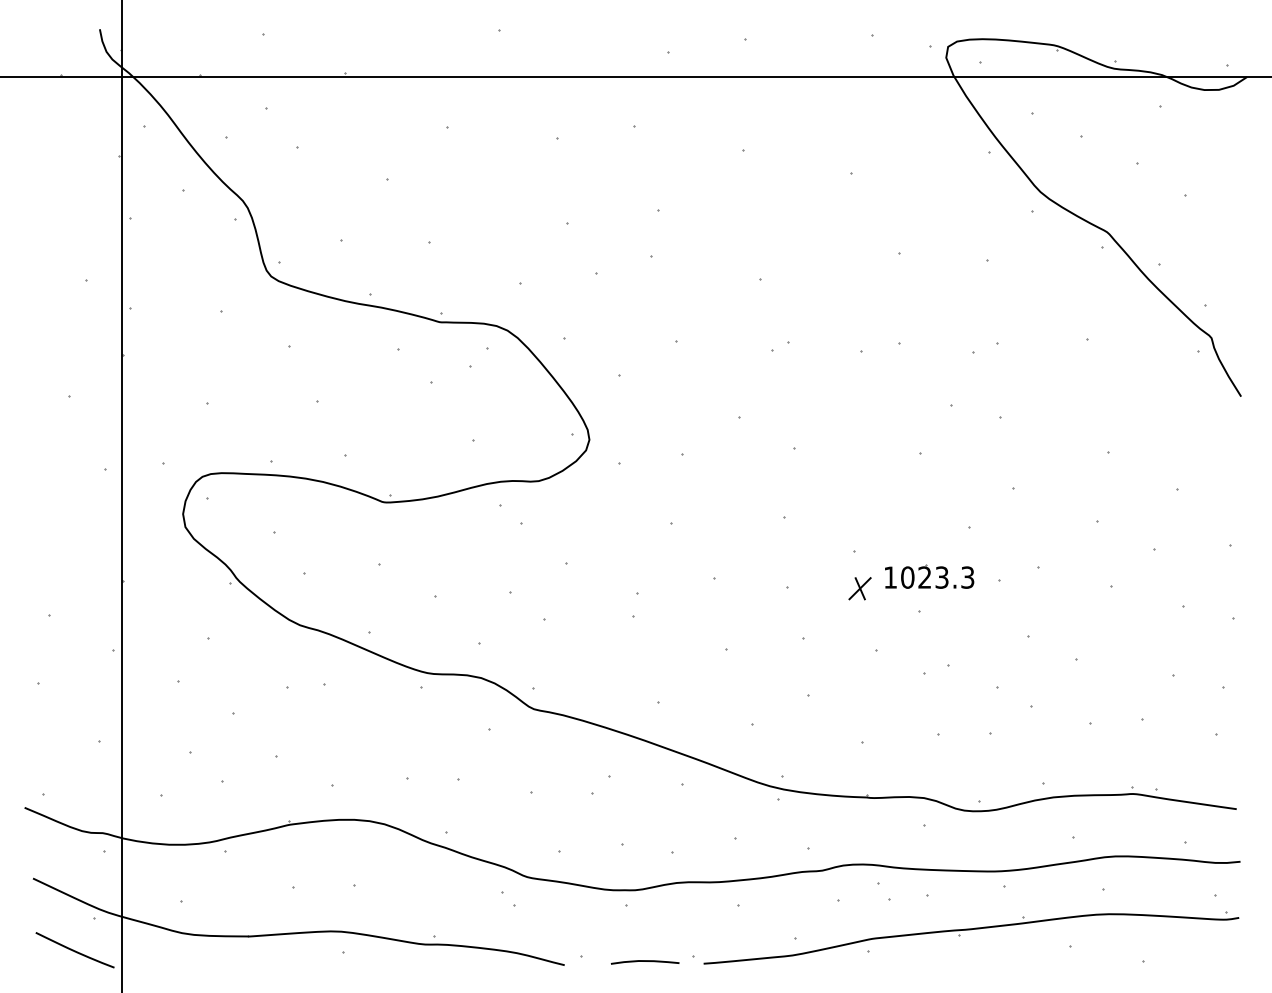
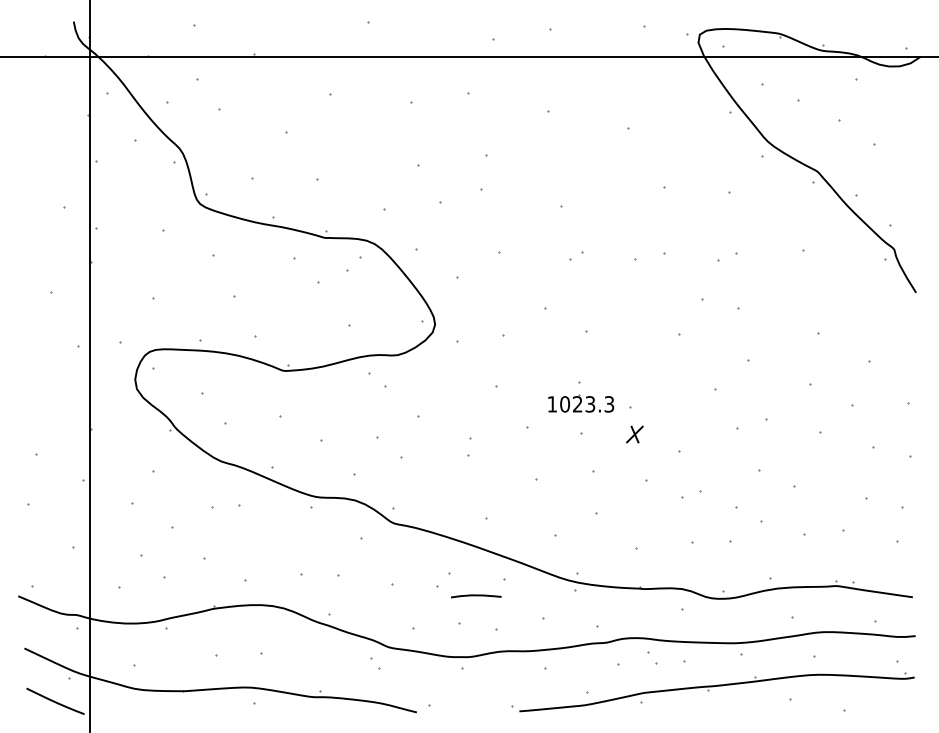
part: (930, 576) -> (581, 403), moved
curve: (645, 962) -> (476, 596), moved

